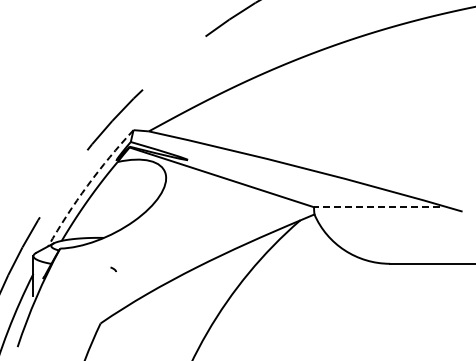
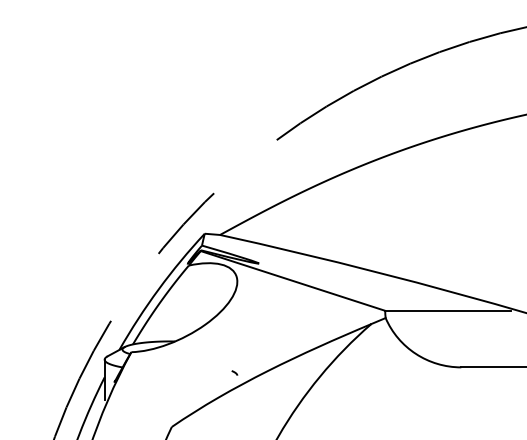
arc: (87, 185) -> (158, 289), dashed -> solid
line: (377, 206) -> (448, 310), dashed -> solid
curve: (113, 268) -> (234, 372), moved

